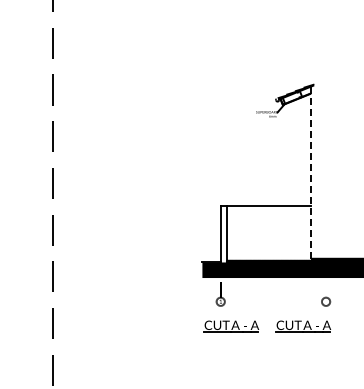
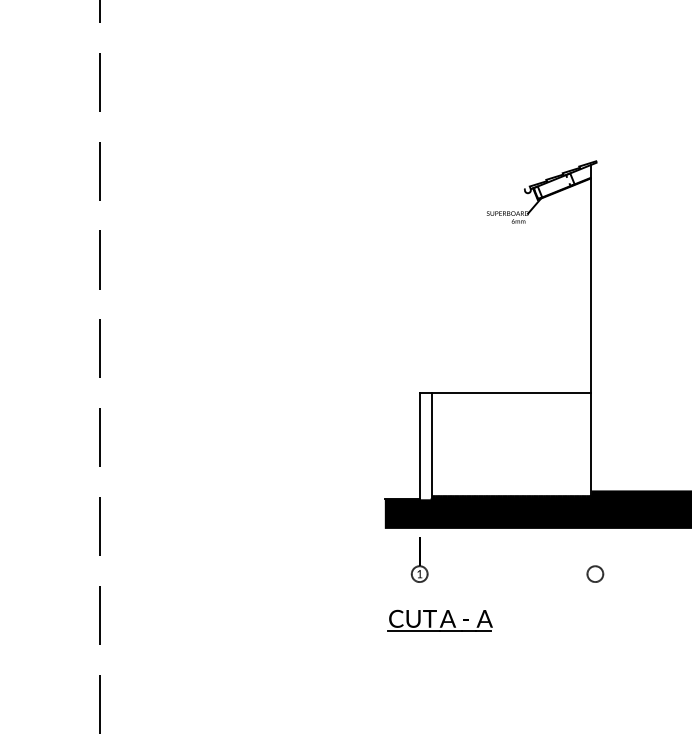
line: (311, 174) -> (592, 331), dashed -> solid
circle: (326, 301) -> (596, 573), moved
part: (303, 326) -> (577, 621), removed

